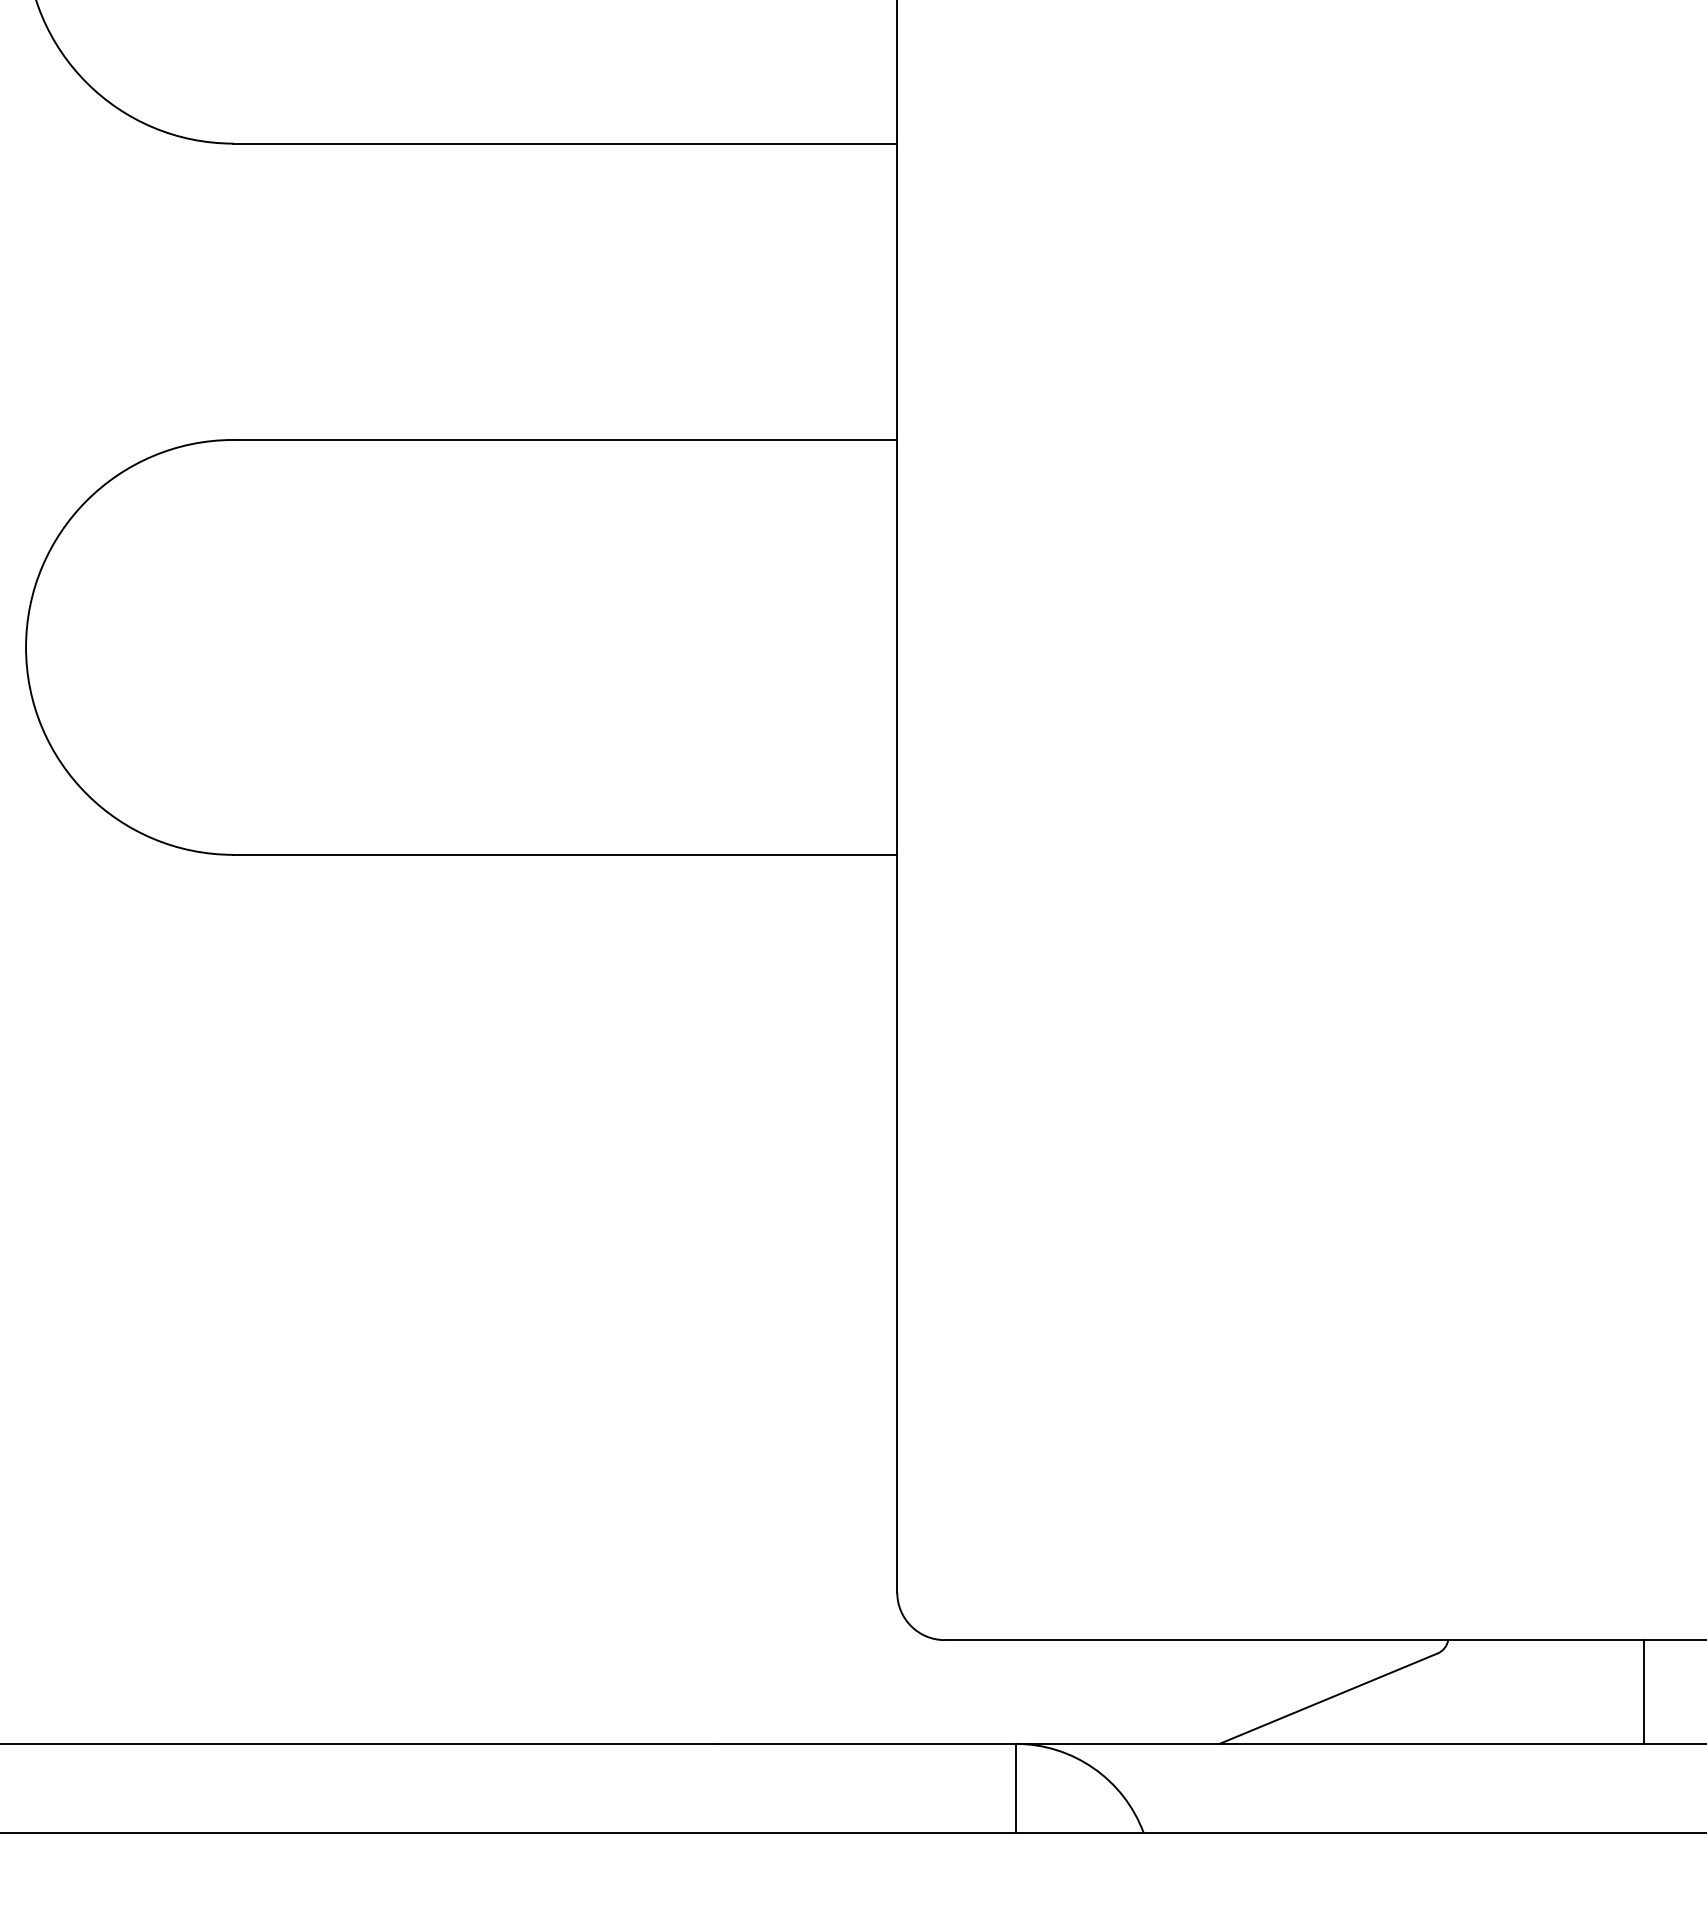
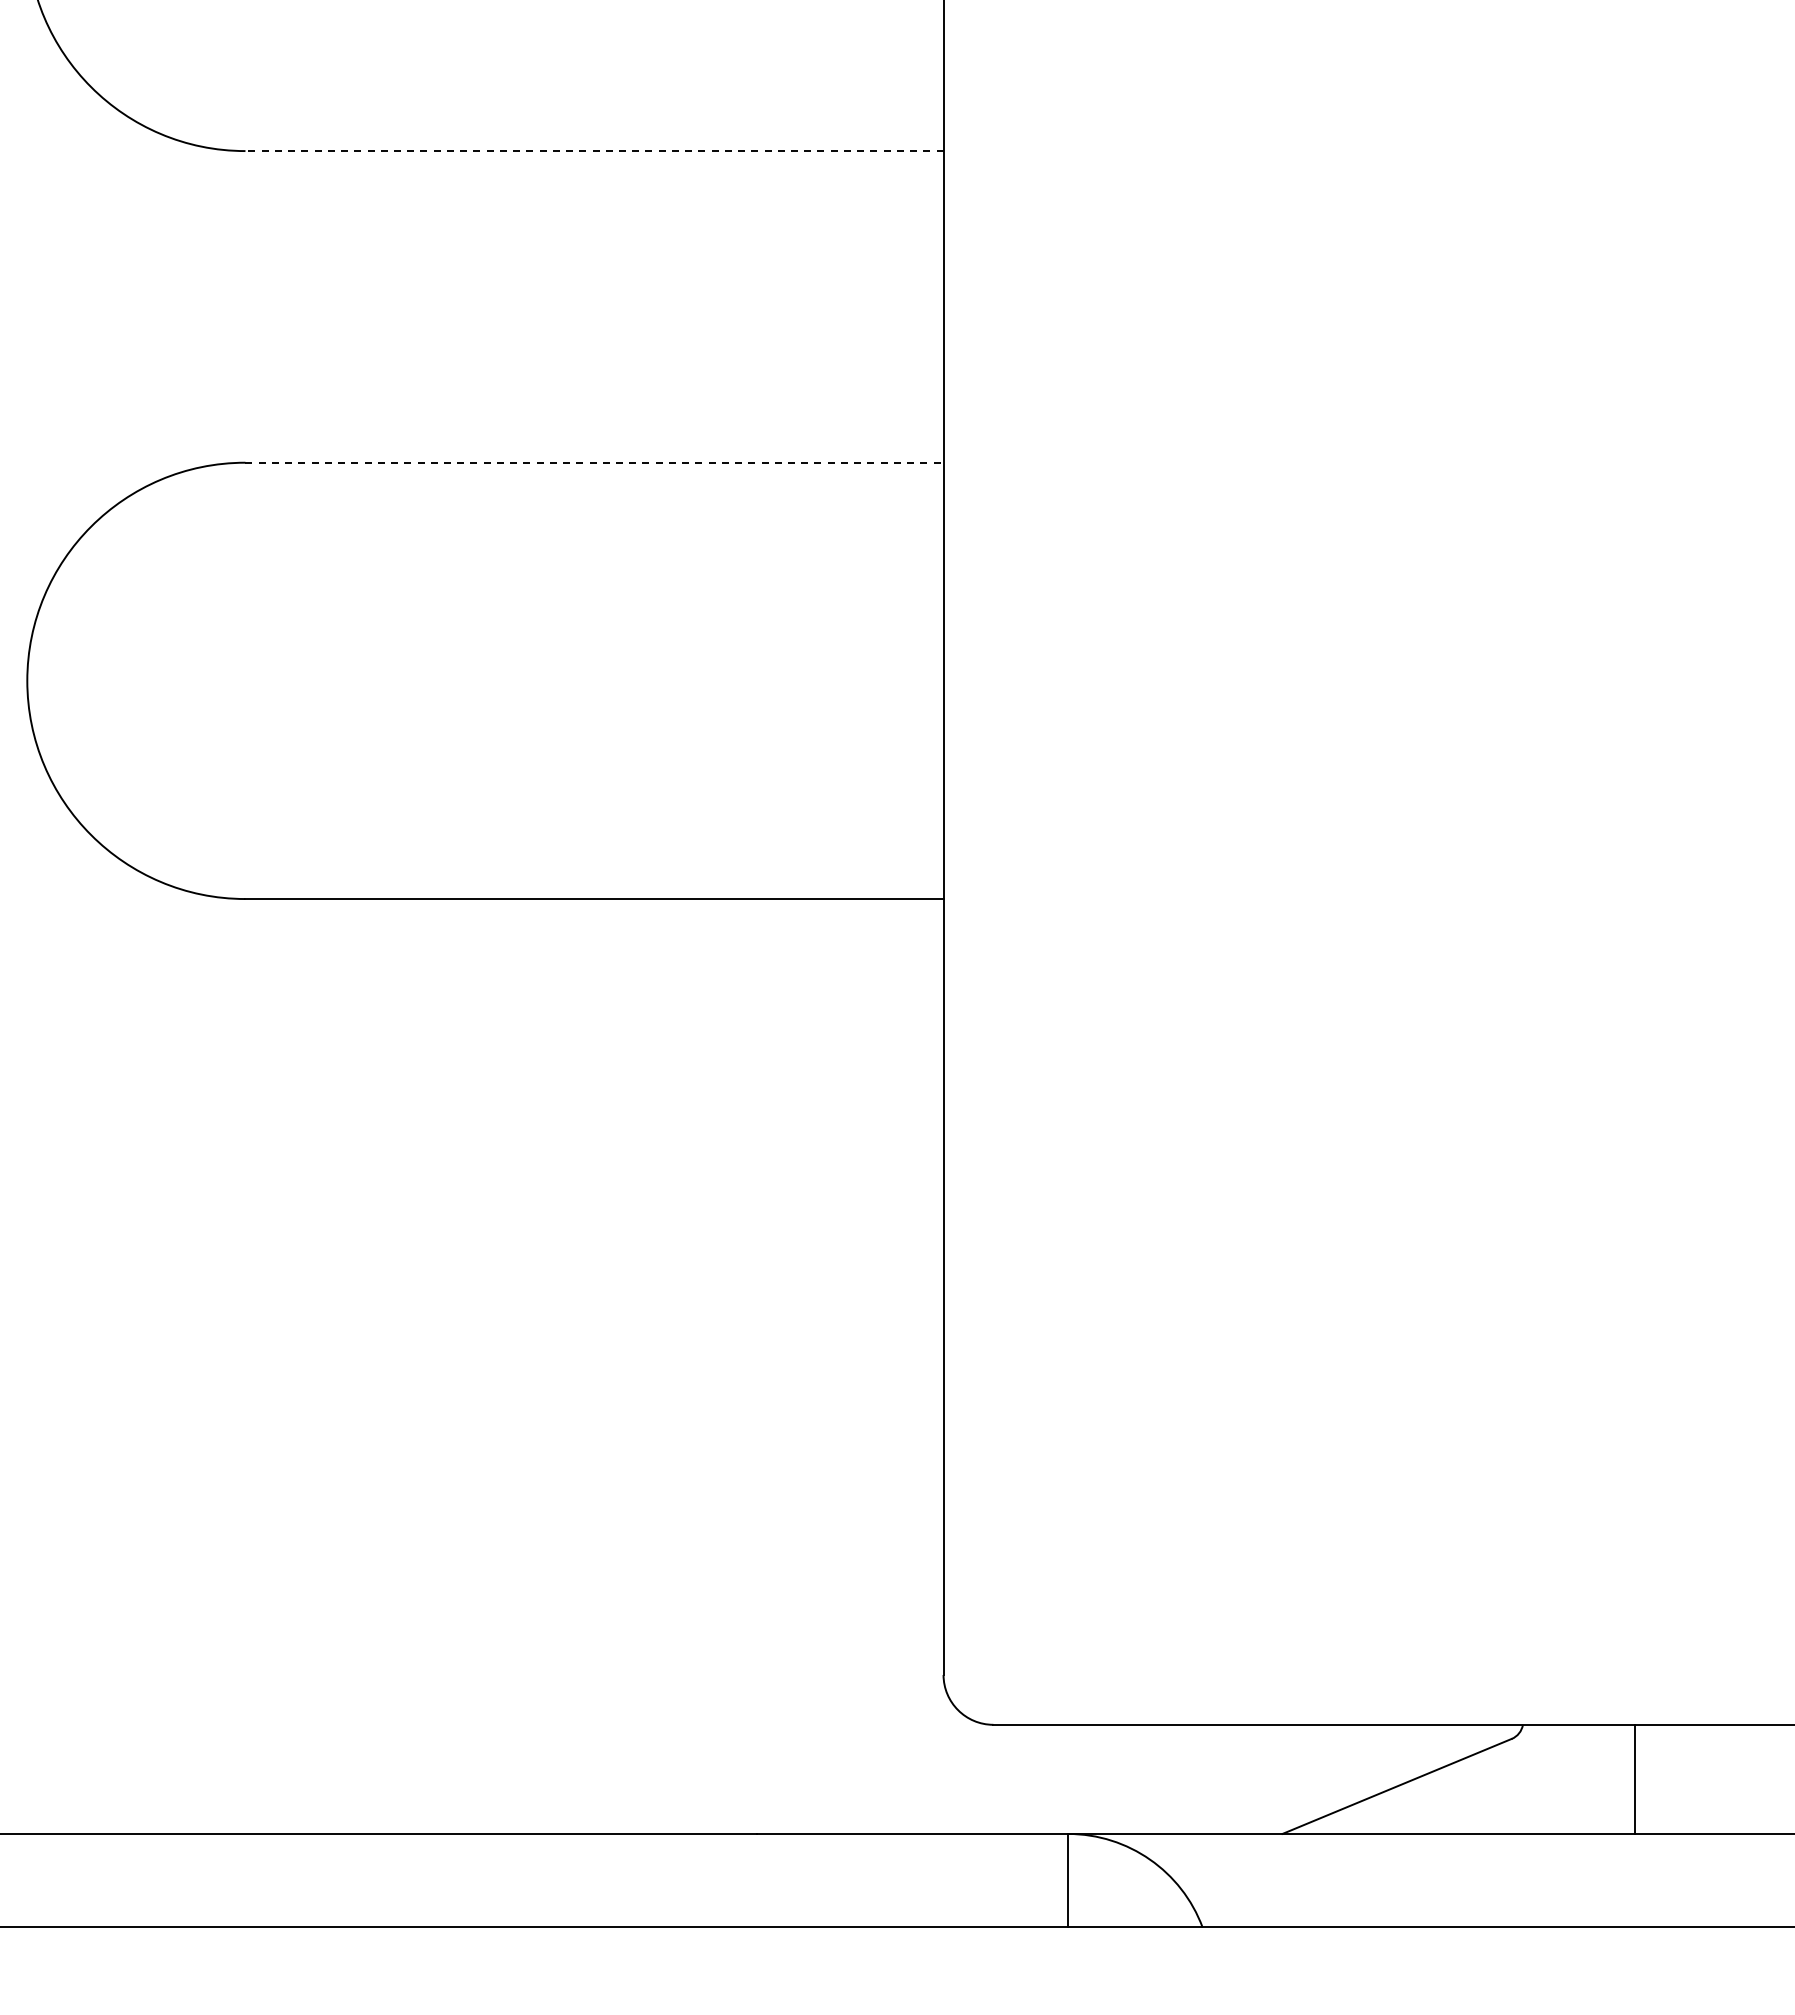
line: (565, 144) -> (594, 151), solid -> dashed
line: (566, 439) -> (595, 462), solid -> dashed
line: (1643, 1691) -> (1634, 1778), moved

